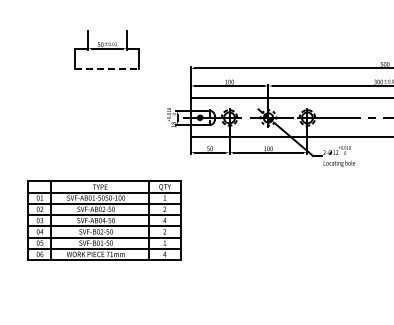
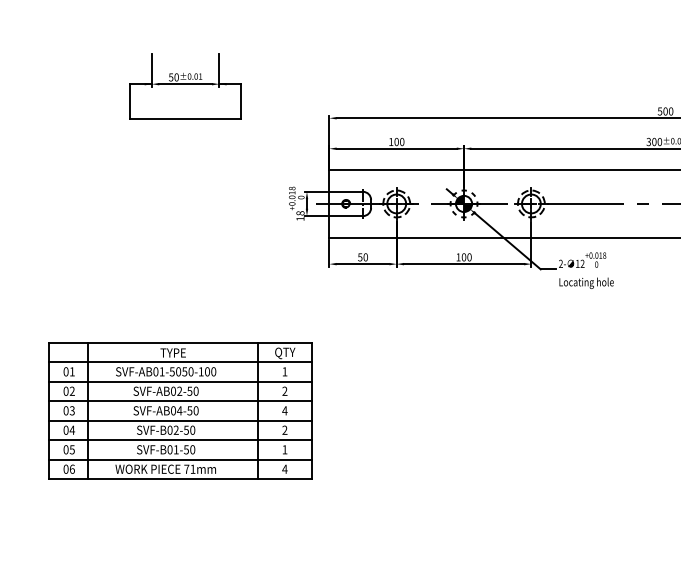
line: (107, 68) -> (185, 118), dashed -> solid
part: (104, 220) -> (180, 410), moved

